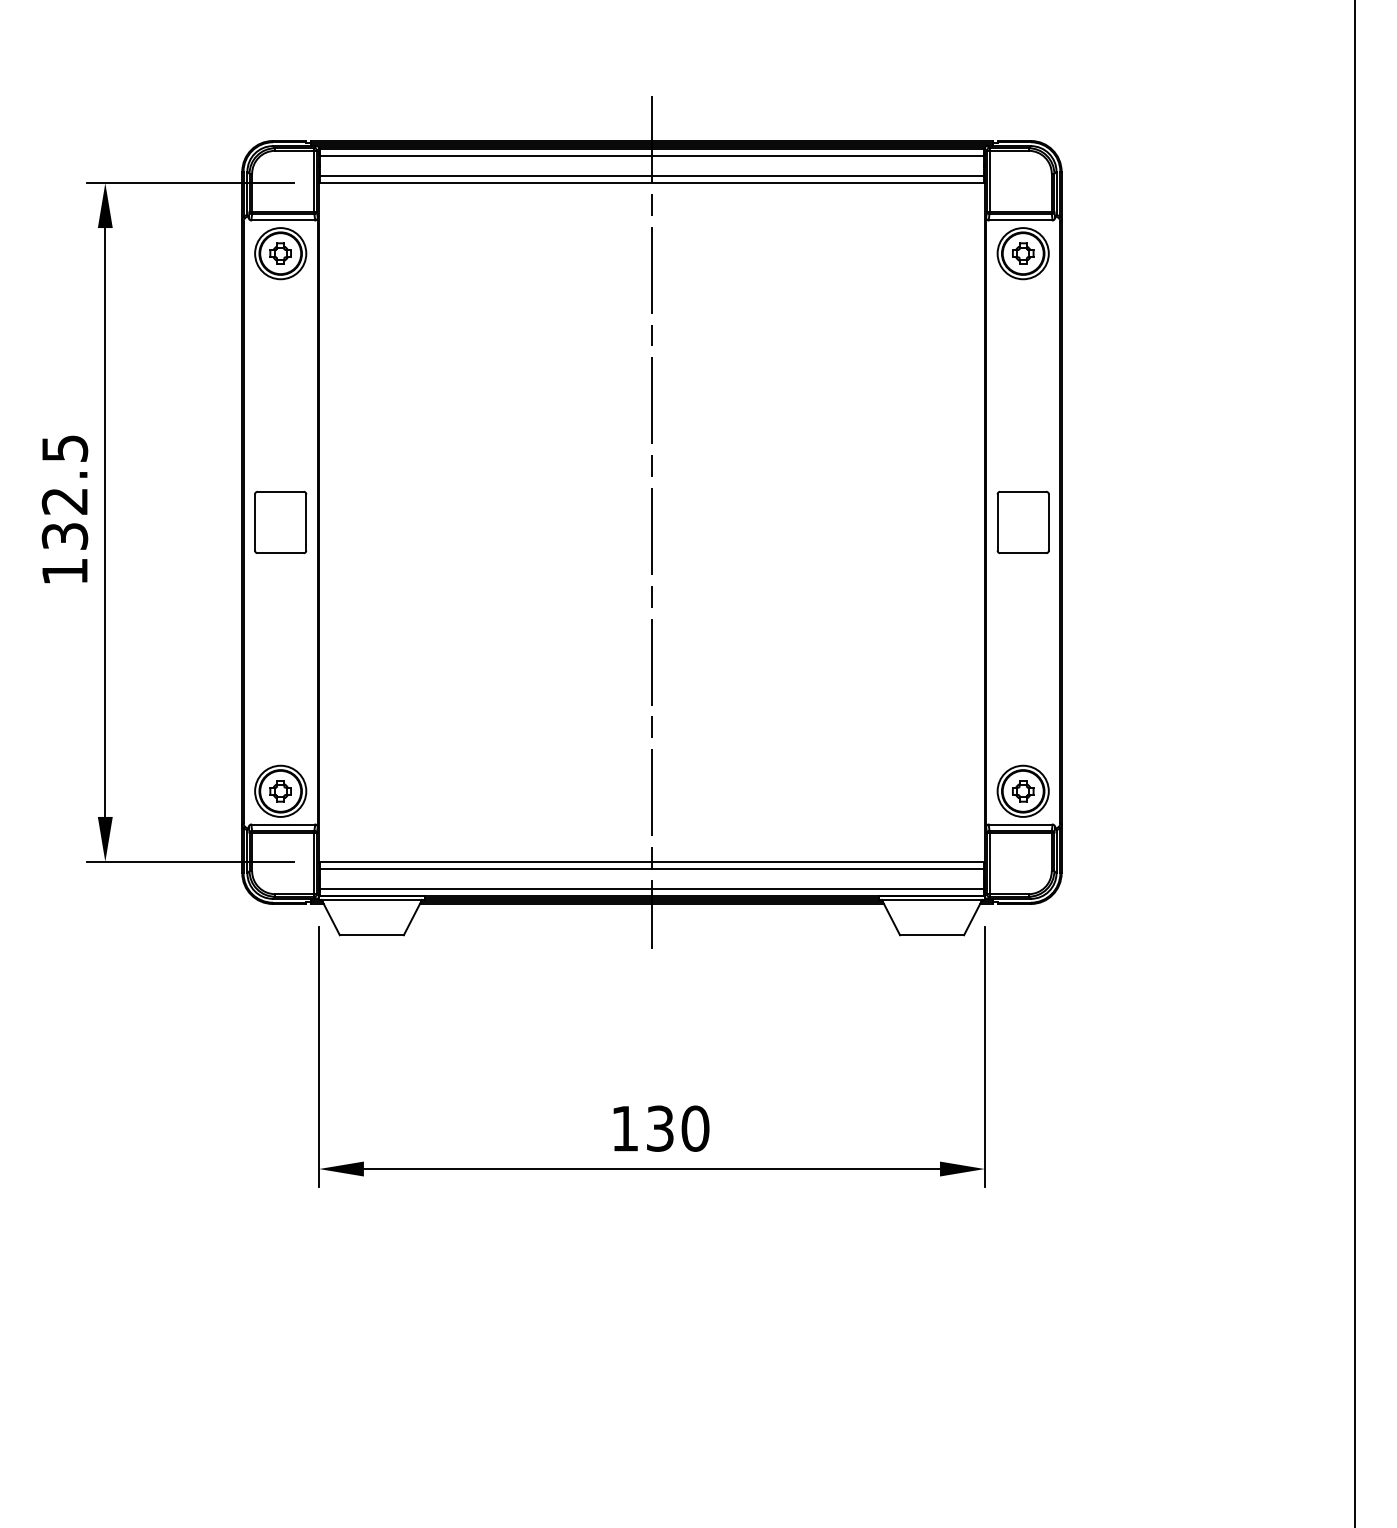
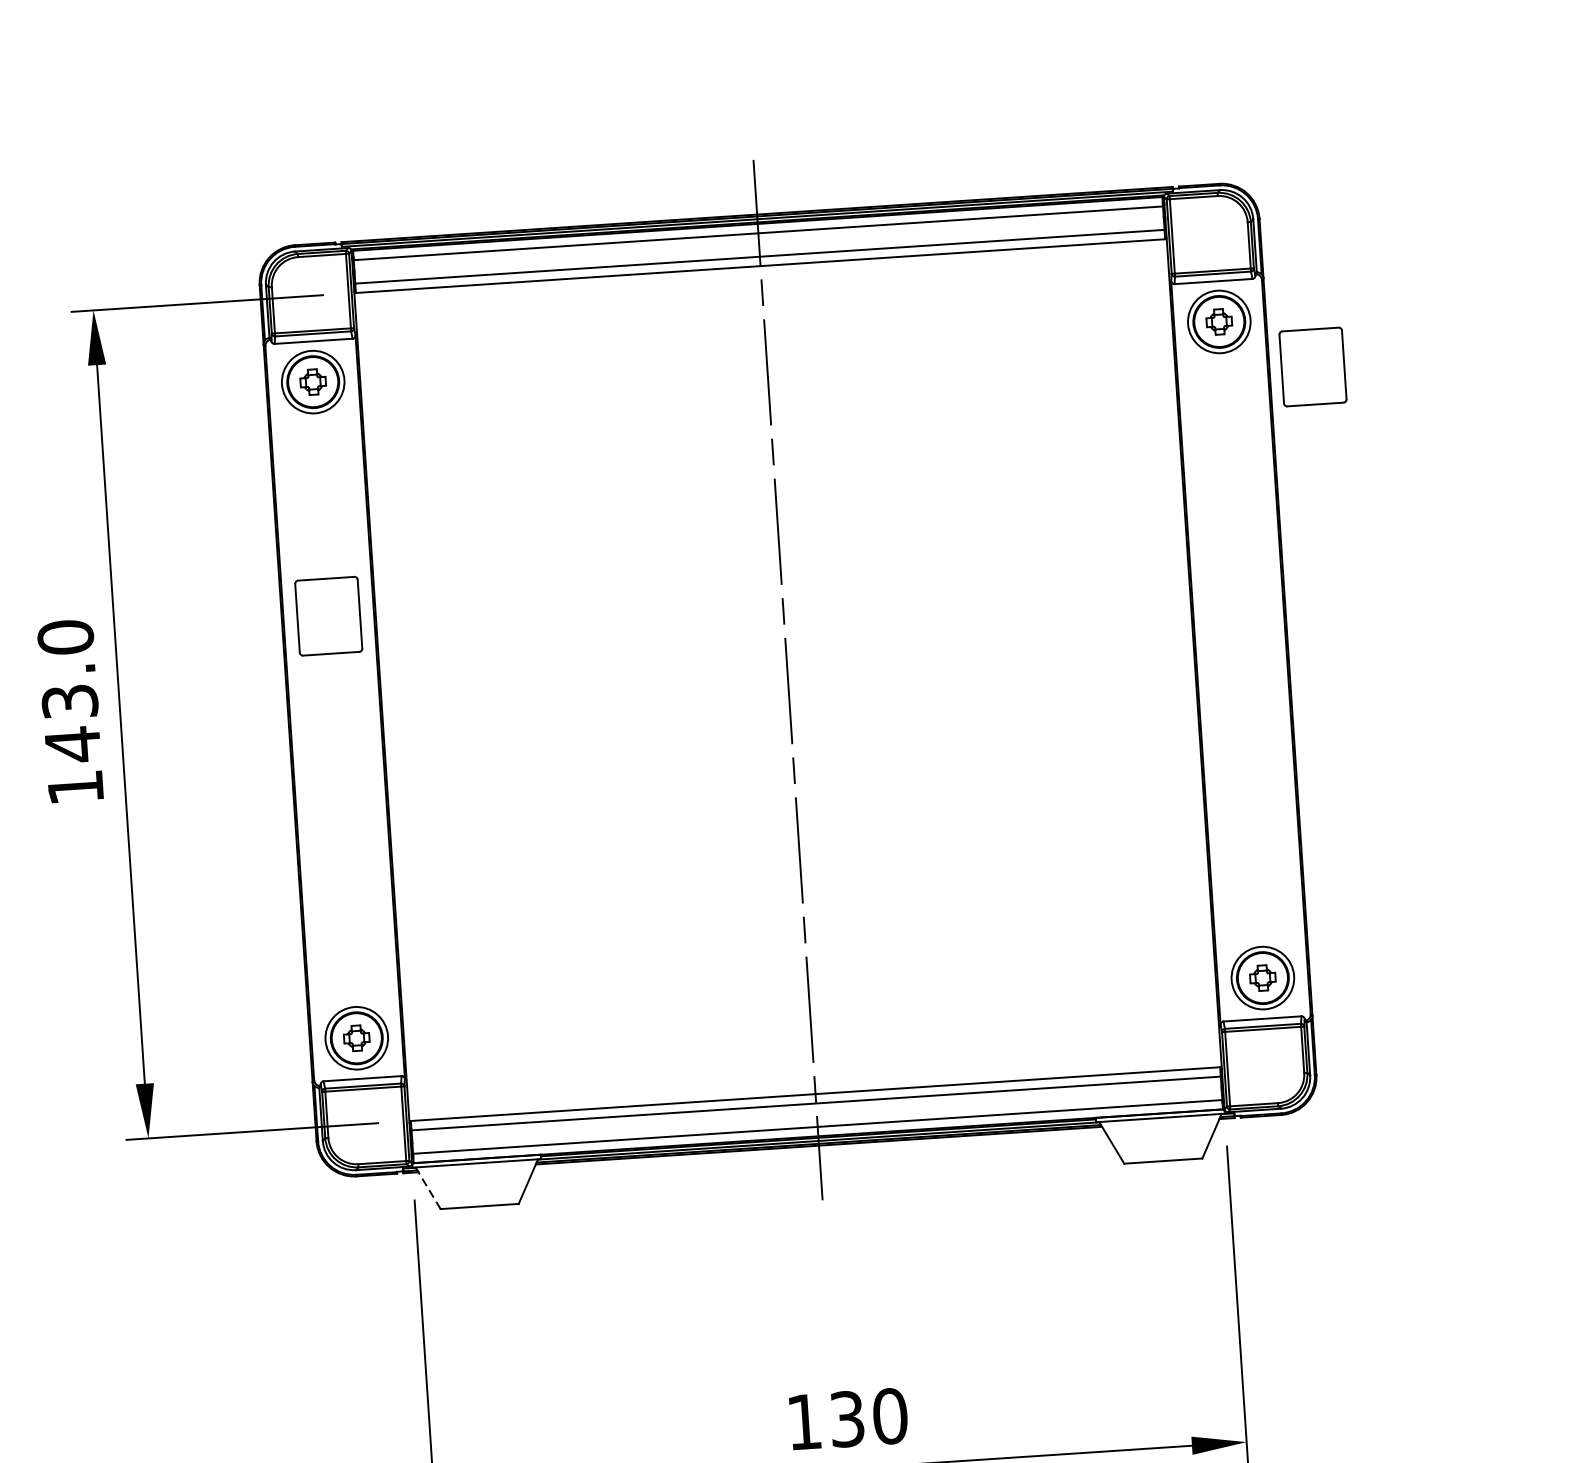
text: (64, 492) -> (68, 691), 132.5 -> 143.0
part: (280, 522) -> (328, 616), moved
part: (1022, 522) -> (1312, 367), moved
line: (330, 917) -> (427, 1188), solid -> dashed

